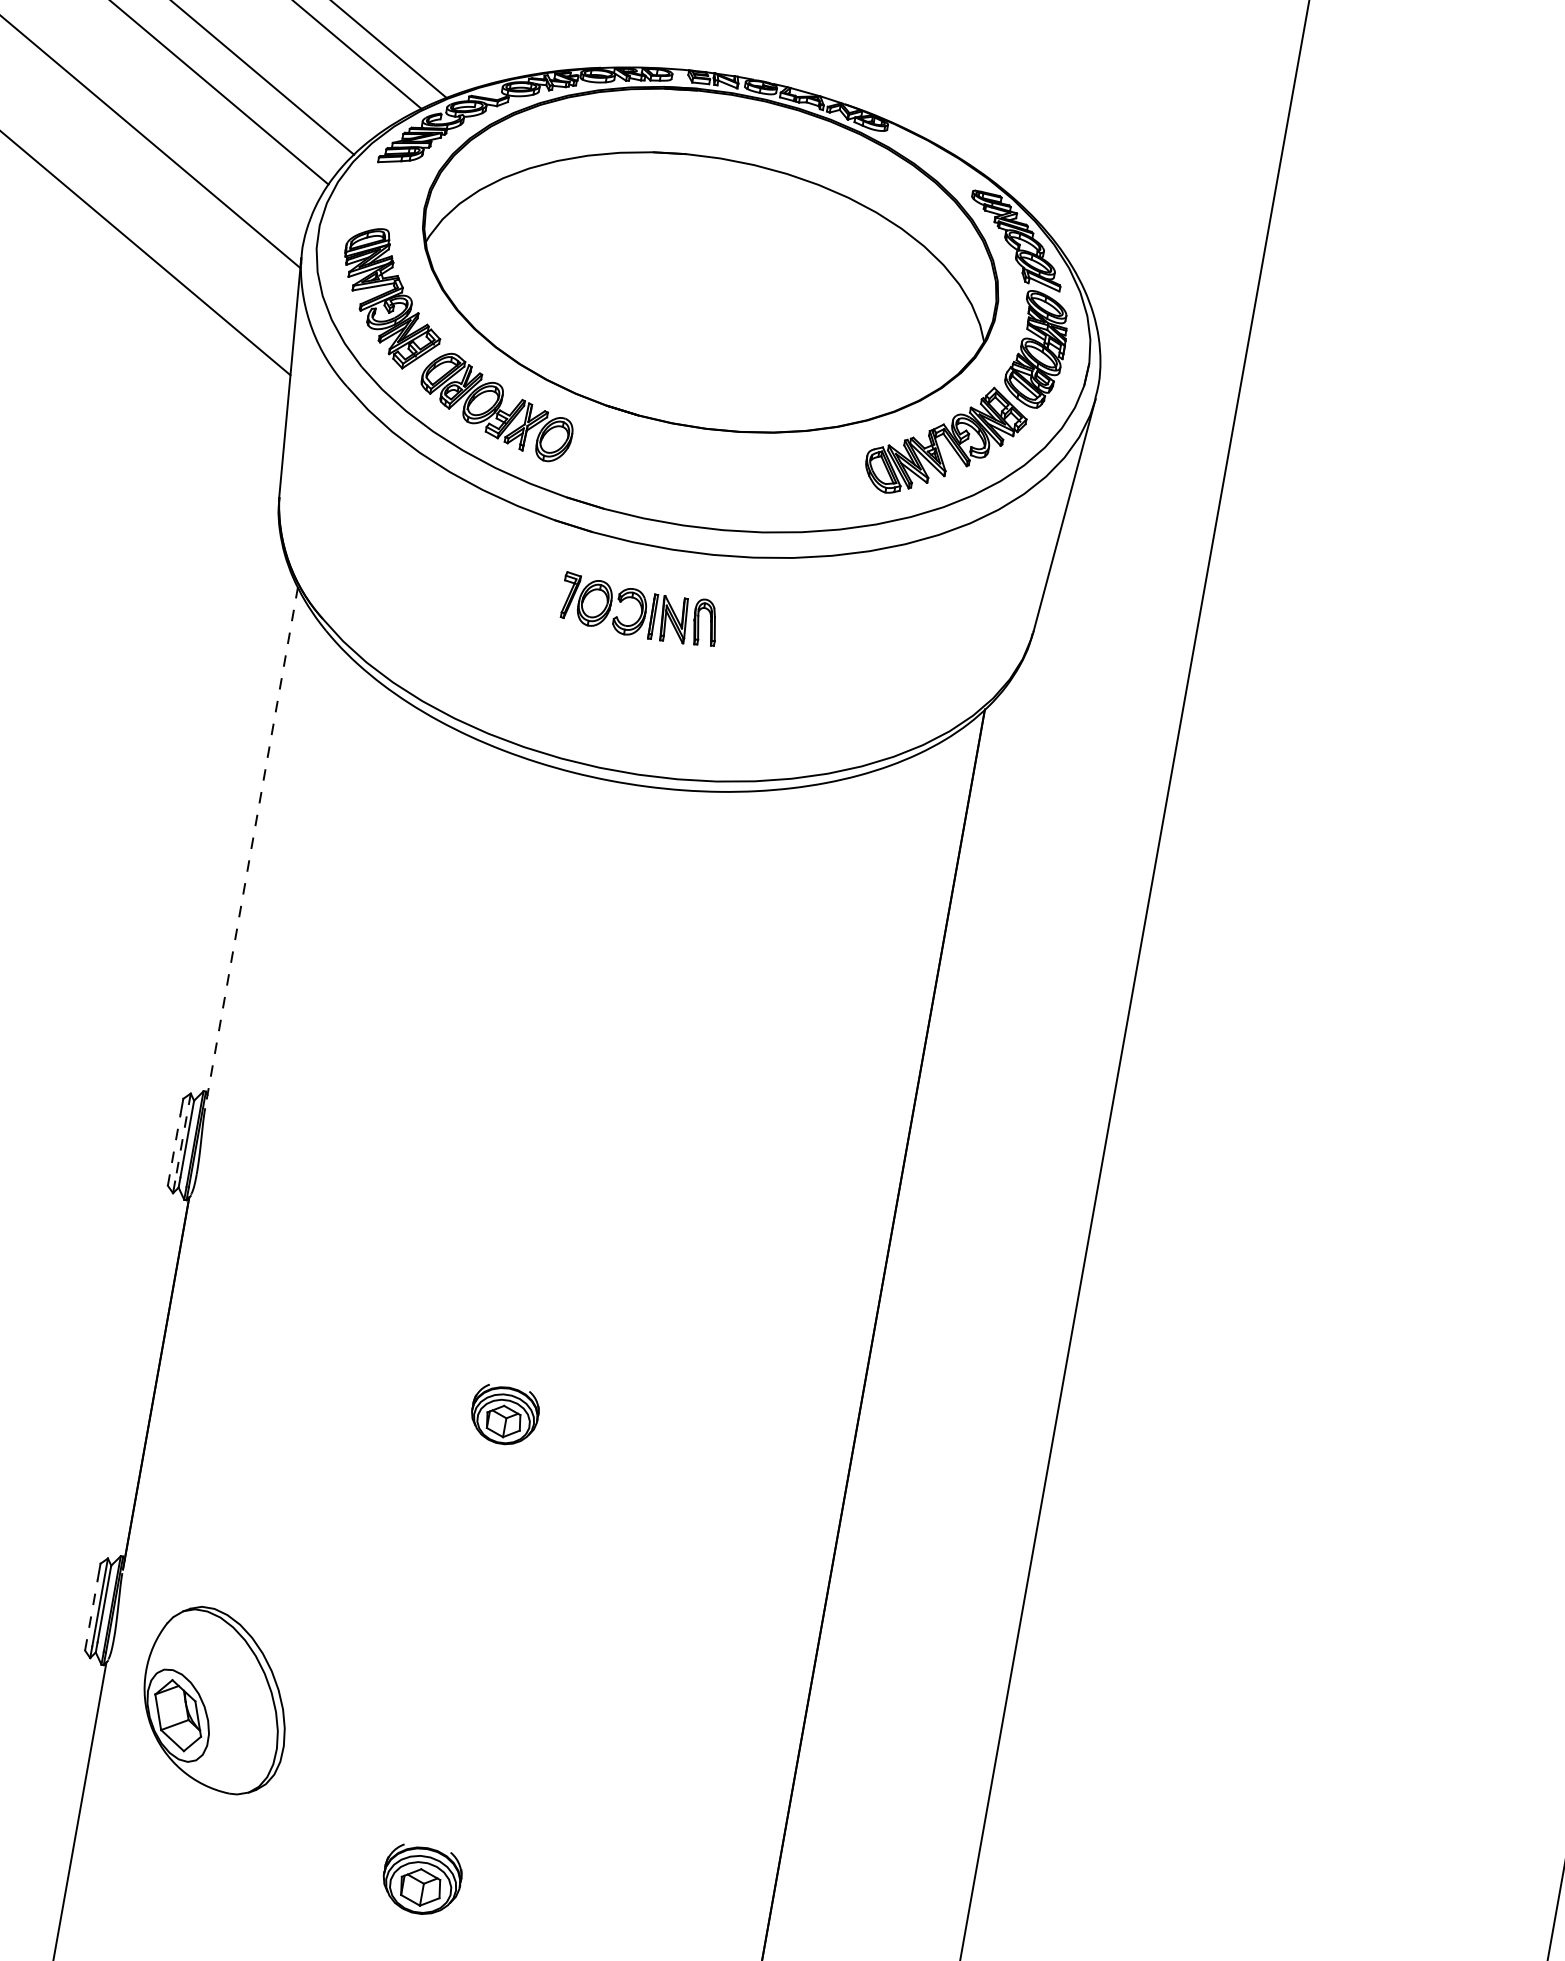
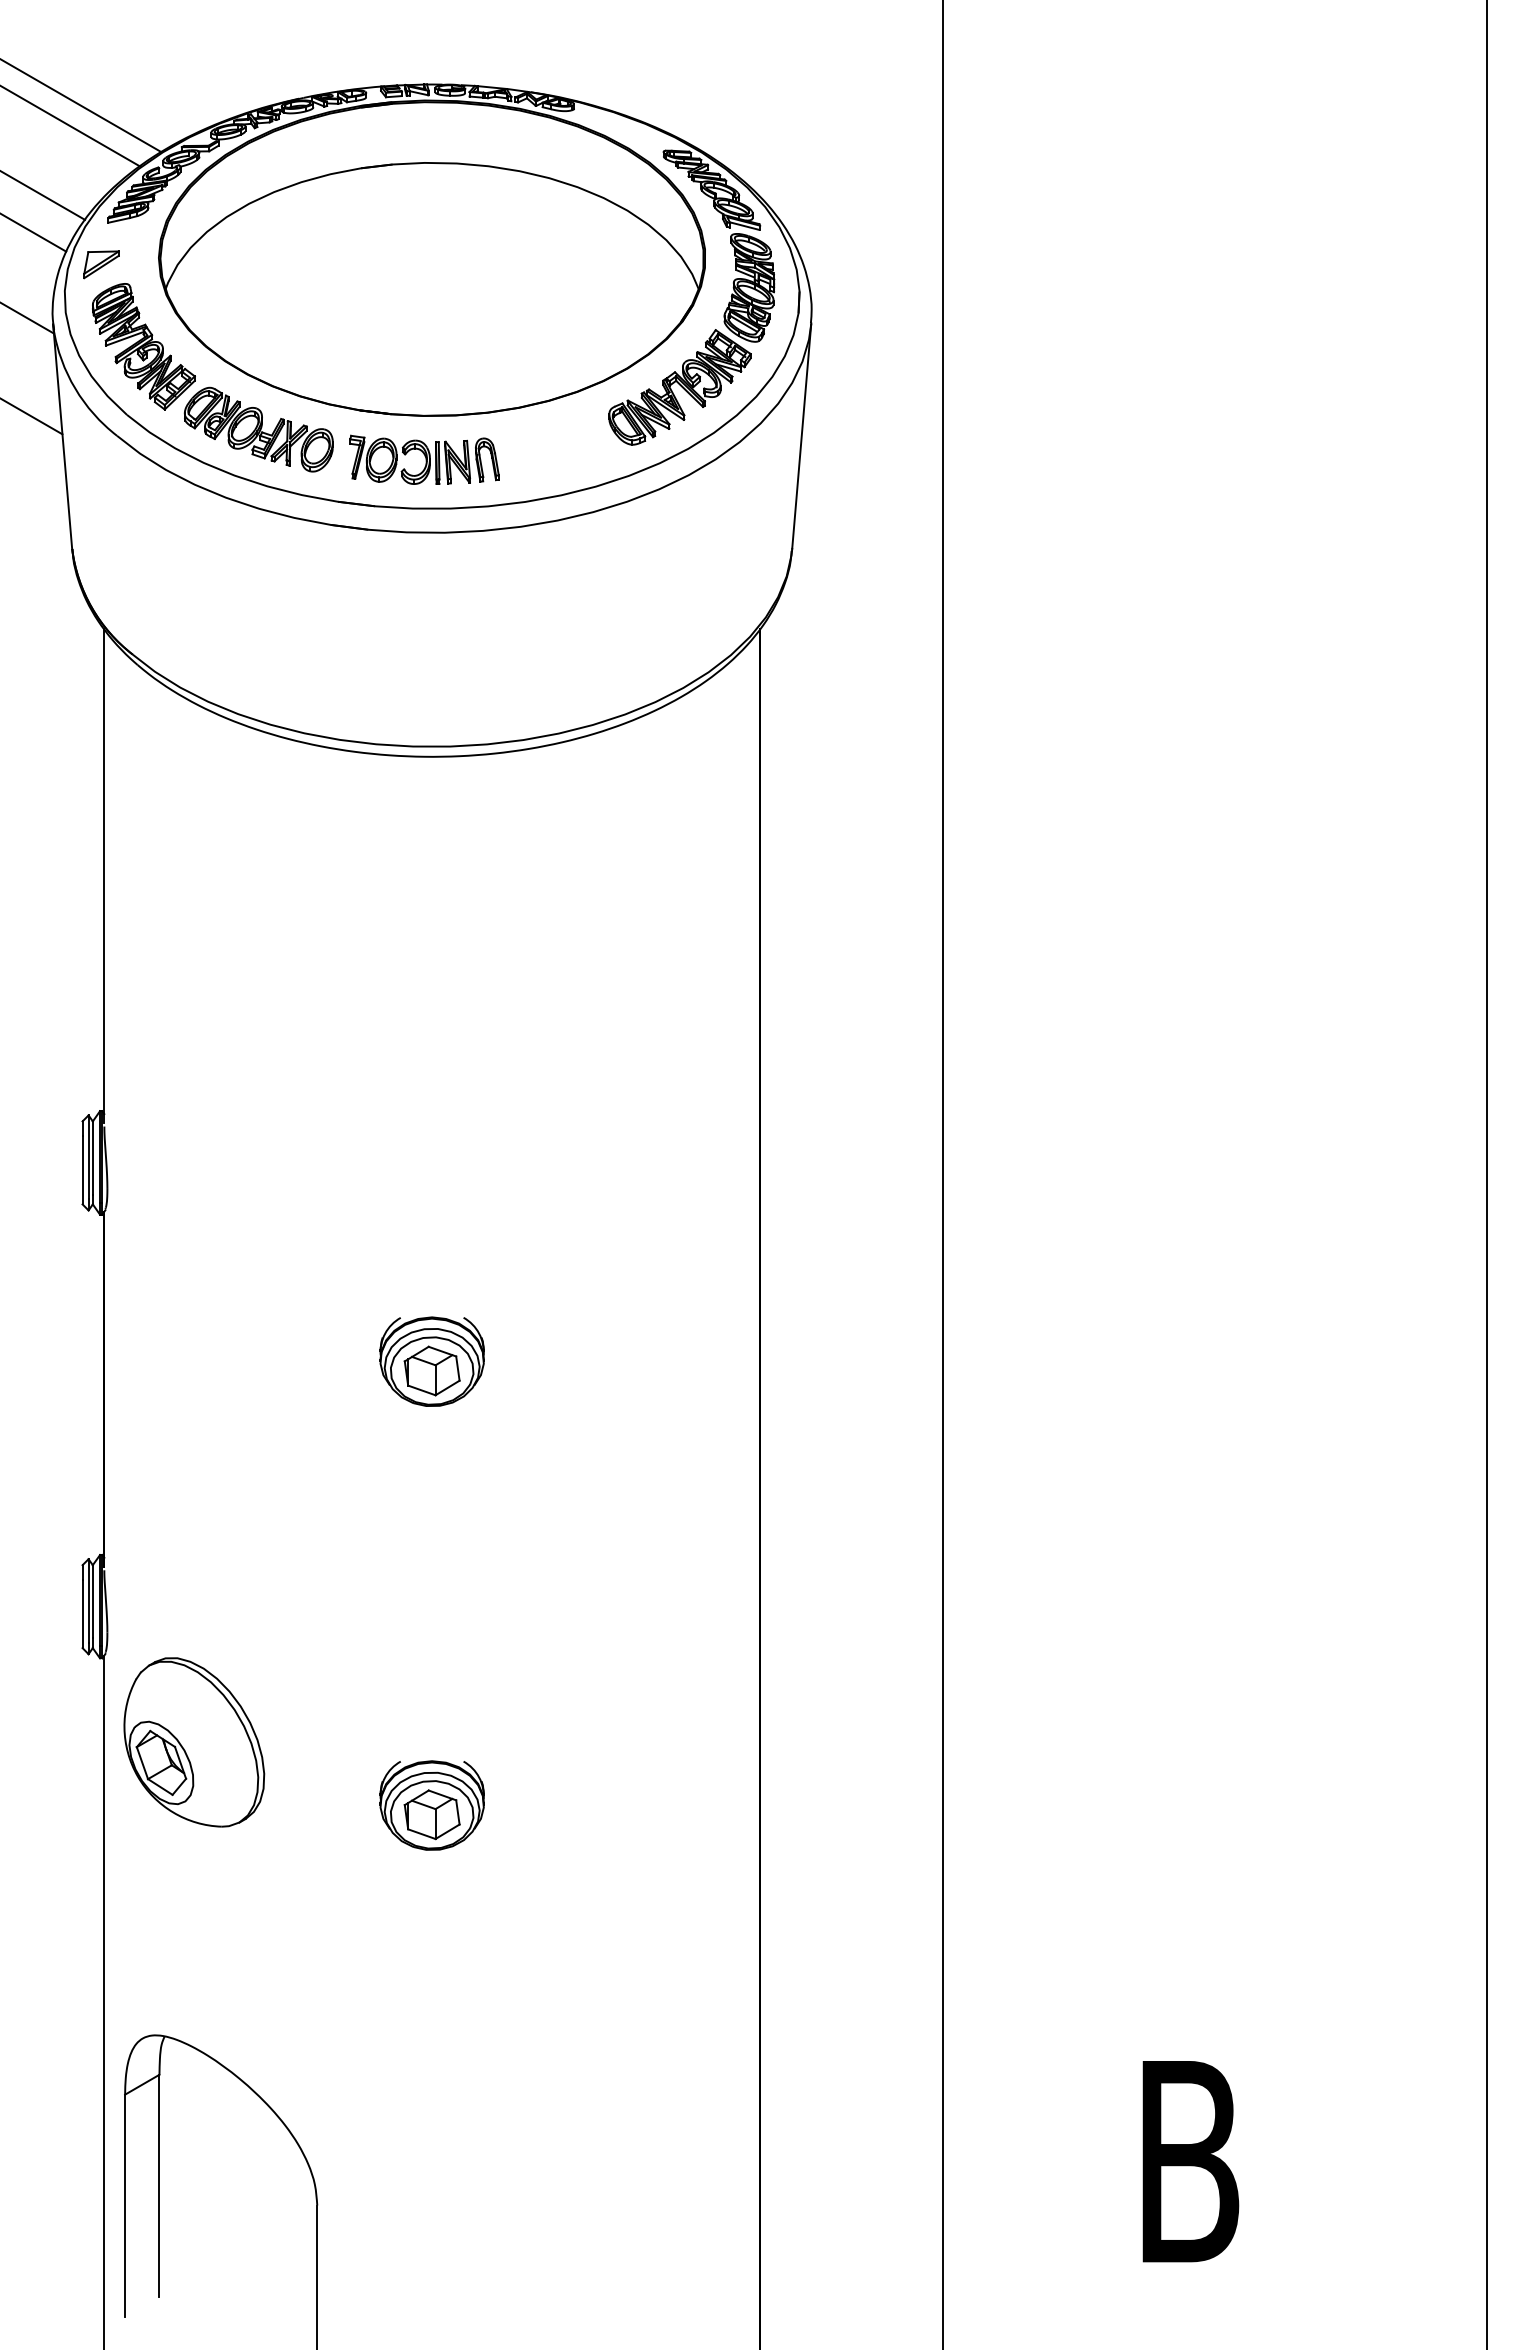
part: (363, 204) -> (101, 264), added
part: (639, 610) -> (424, 459), moved
line: (252, 846) -> (104, 876), dashed -> solid
line: (182, 1137) -> (88, 1157), dashed -> solid
line: (174, 1149) -> (82, 1169), dashed -> solid
part: (504, 1415) -> (431, 1361), size x1.67
line: (91, 1614) -> (82, 1613), dashed -> solid
part: (216, 1700) -> (194, 1742), moved
part: (421, 1880) -> (431, 1805), size x1.43

